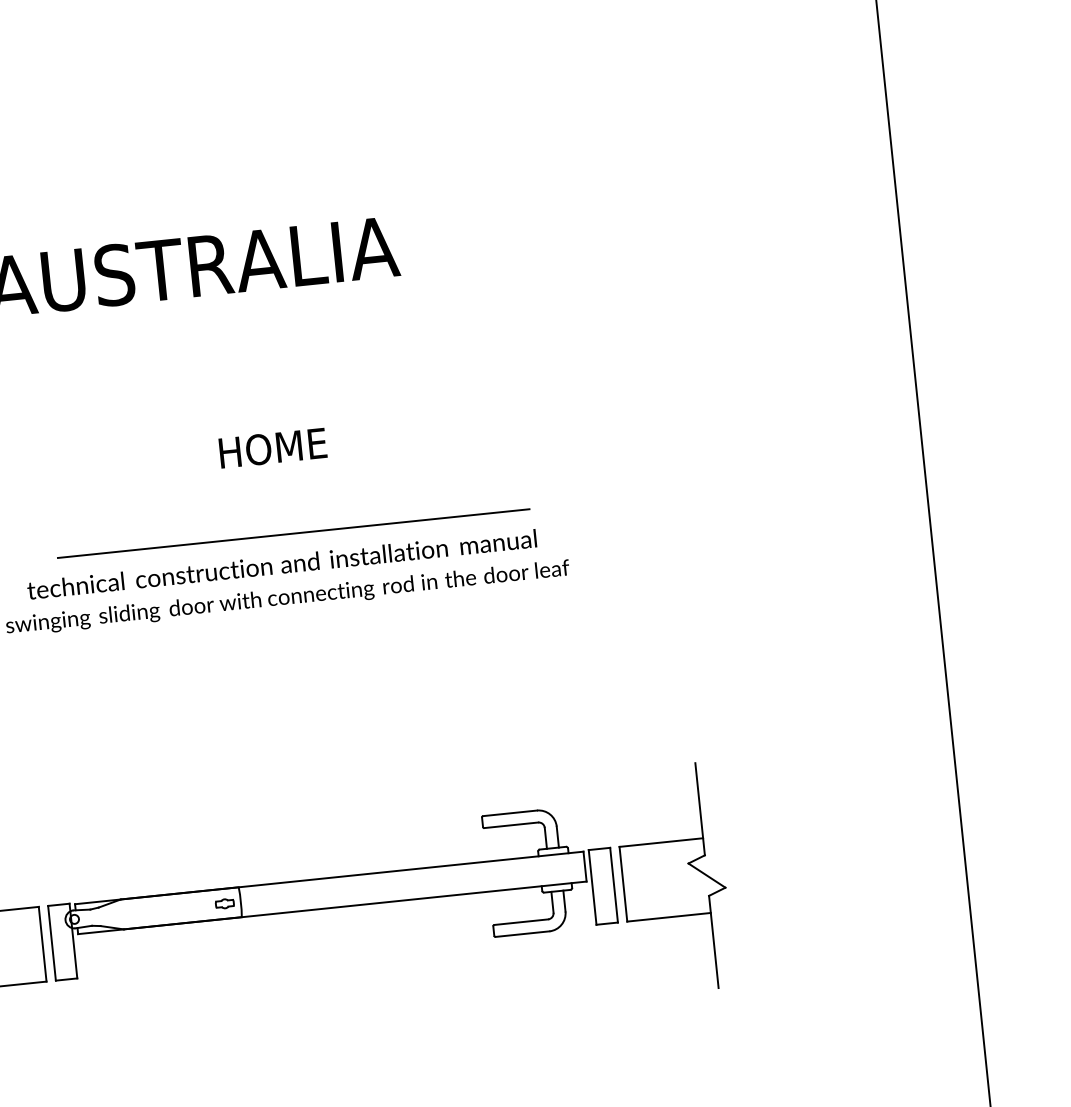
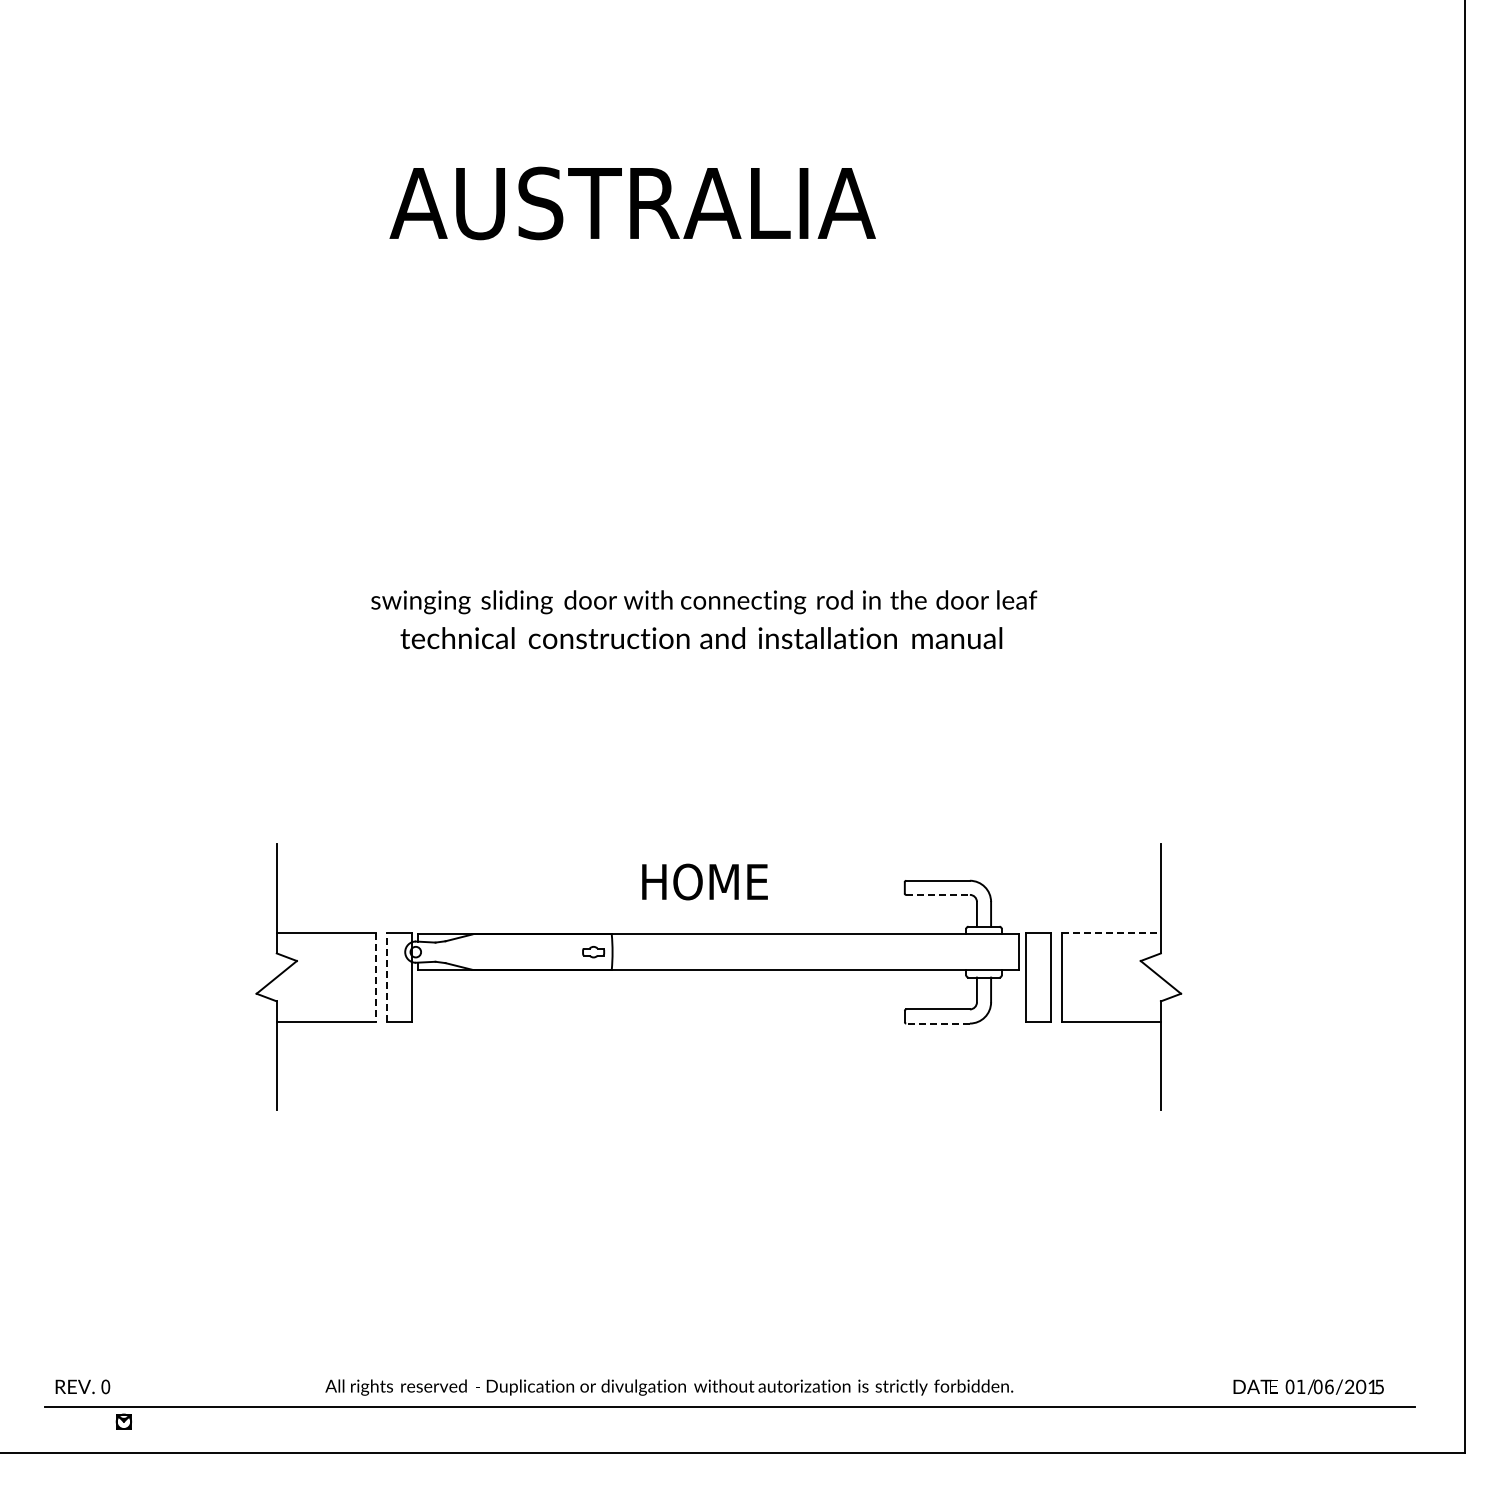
text: (272, 447) -> (704, 881), moved
line: (293, 533) -> (718, 527), removed
text: (282, 564) -> (701, 638), moved
line: (511, 824) -> (938, 894), solid -> dashed
line: (662, 842) -> (1112, 933), solid -> dashed
line: (522, 934) -> (938, 1023), solid -> dashed
line: (51, 942) -> (386, 976), solid -> dashed
line: (42, 944) -> (375, 977), solid -> dashed

